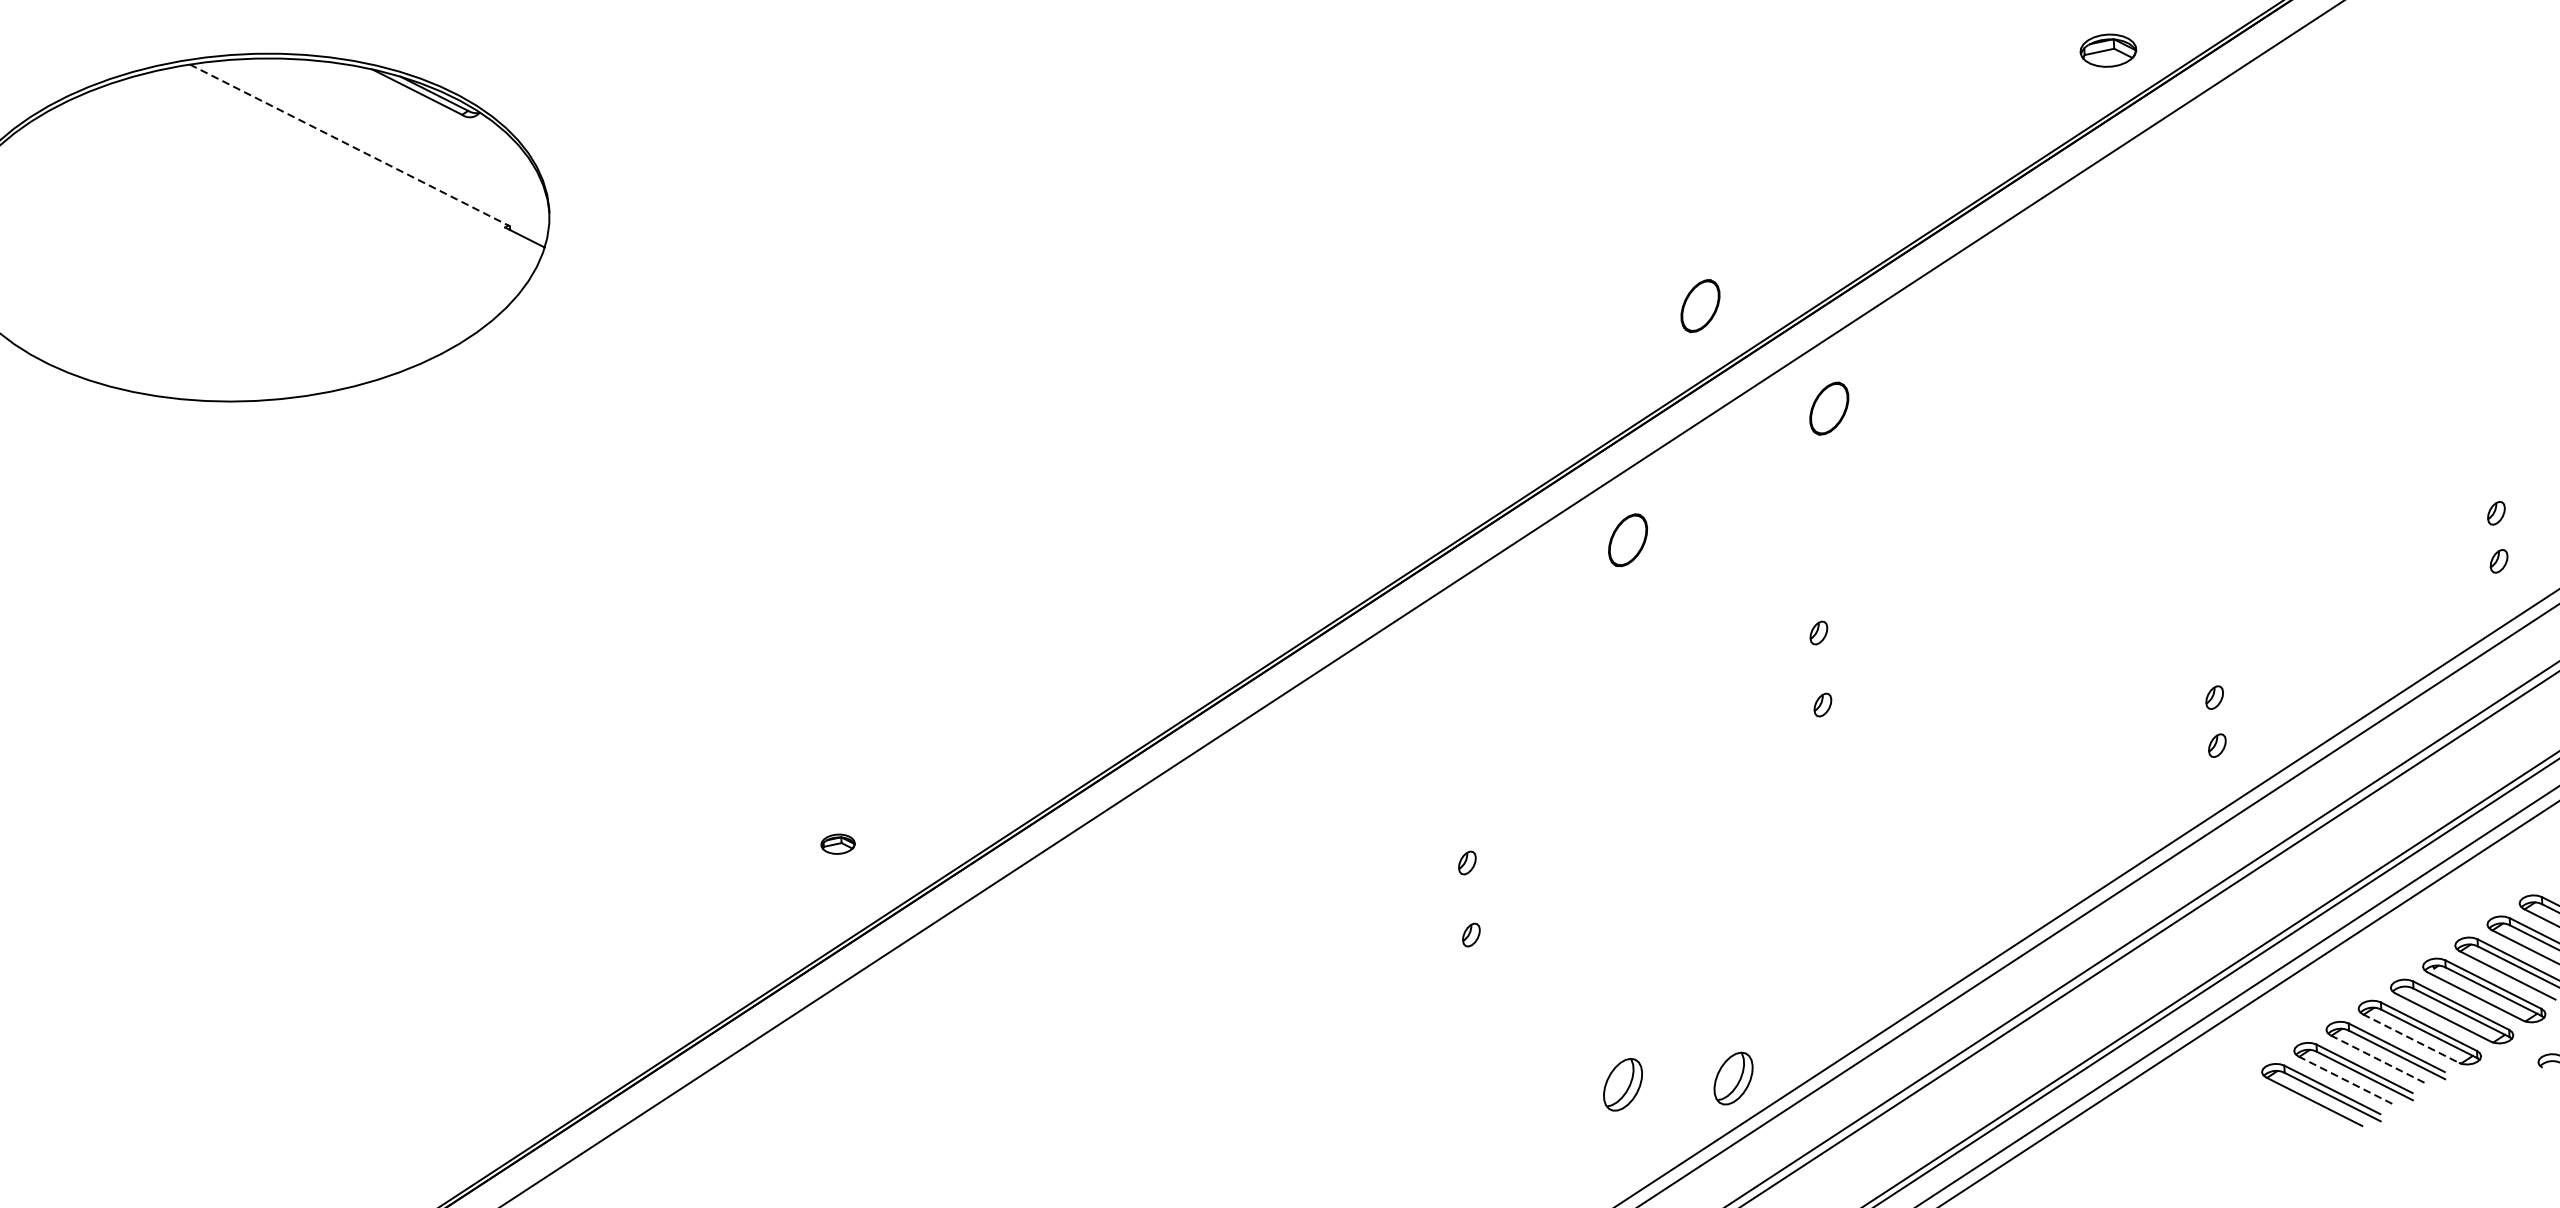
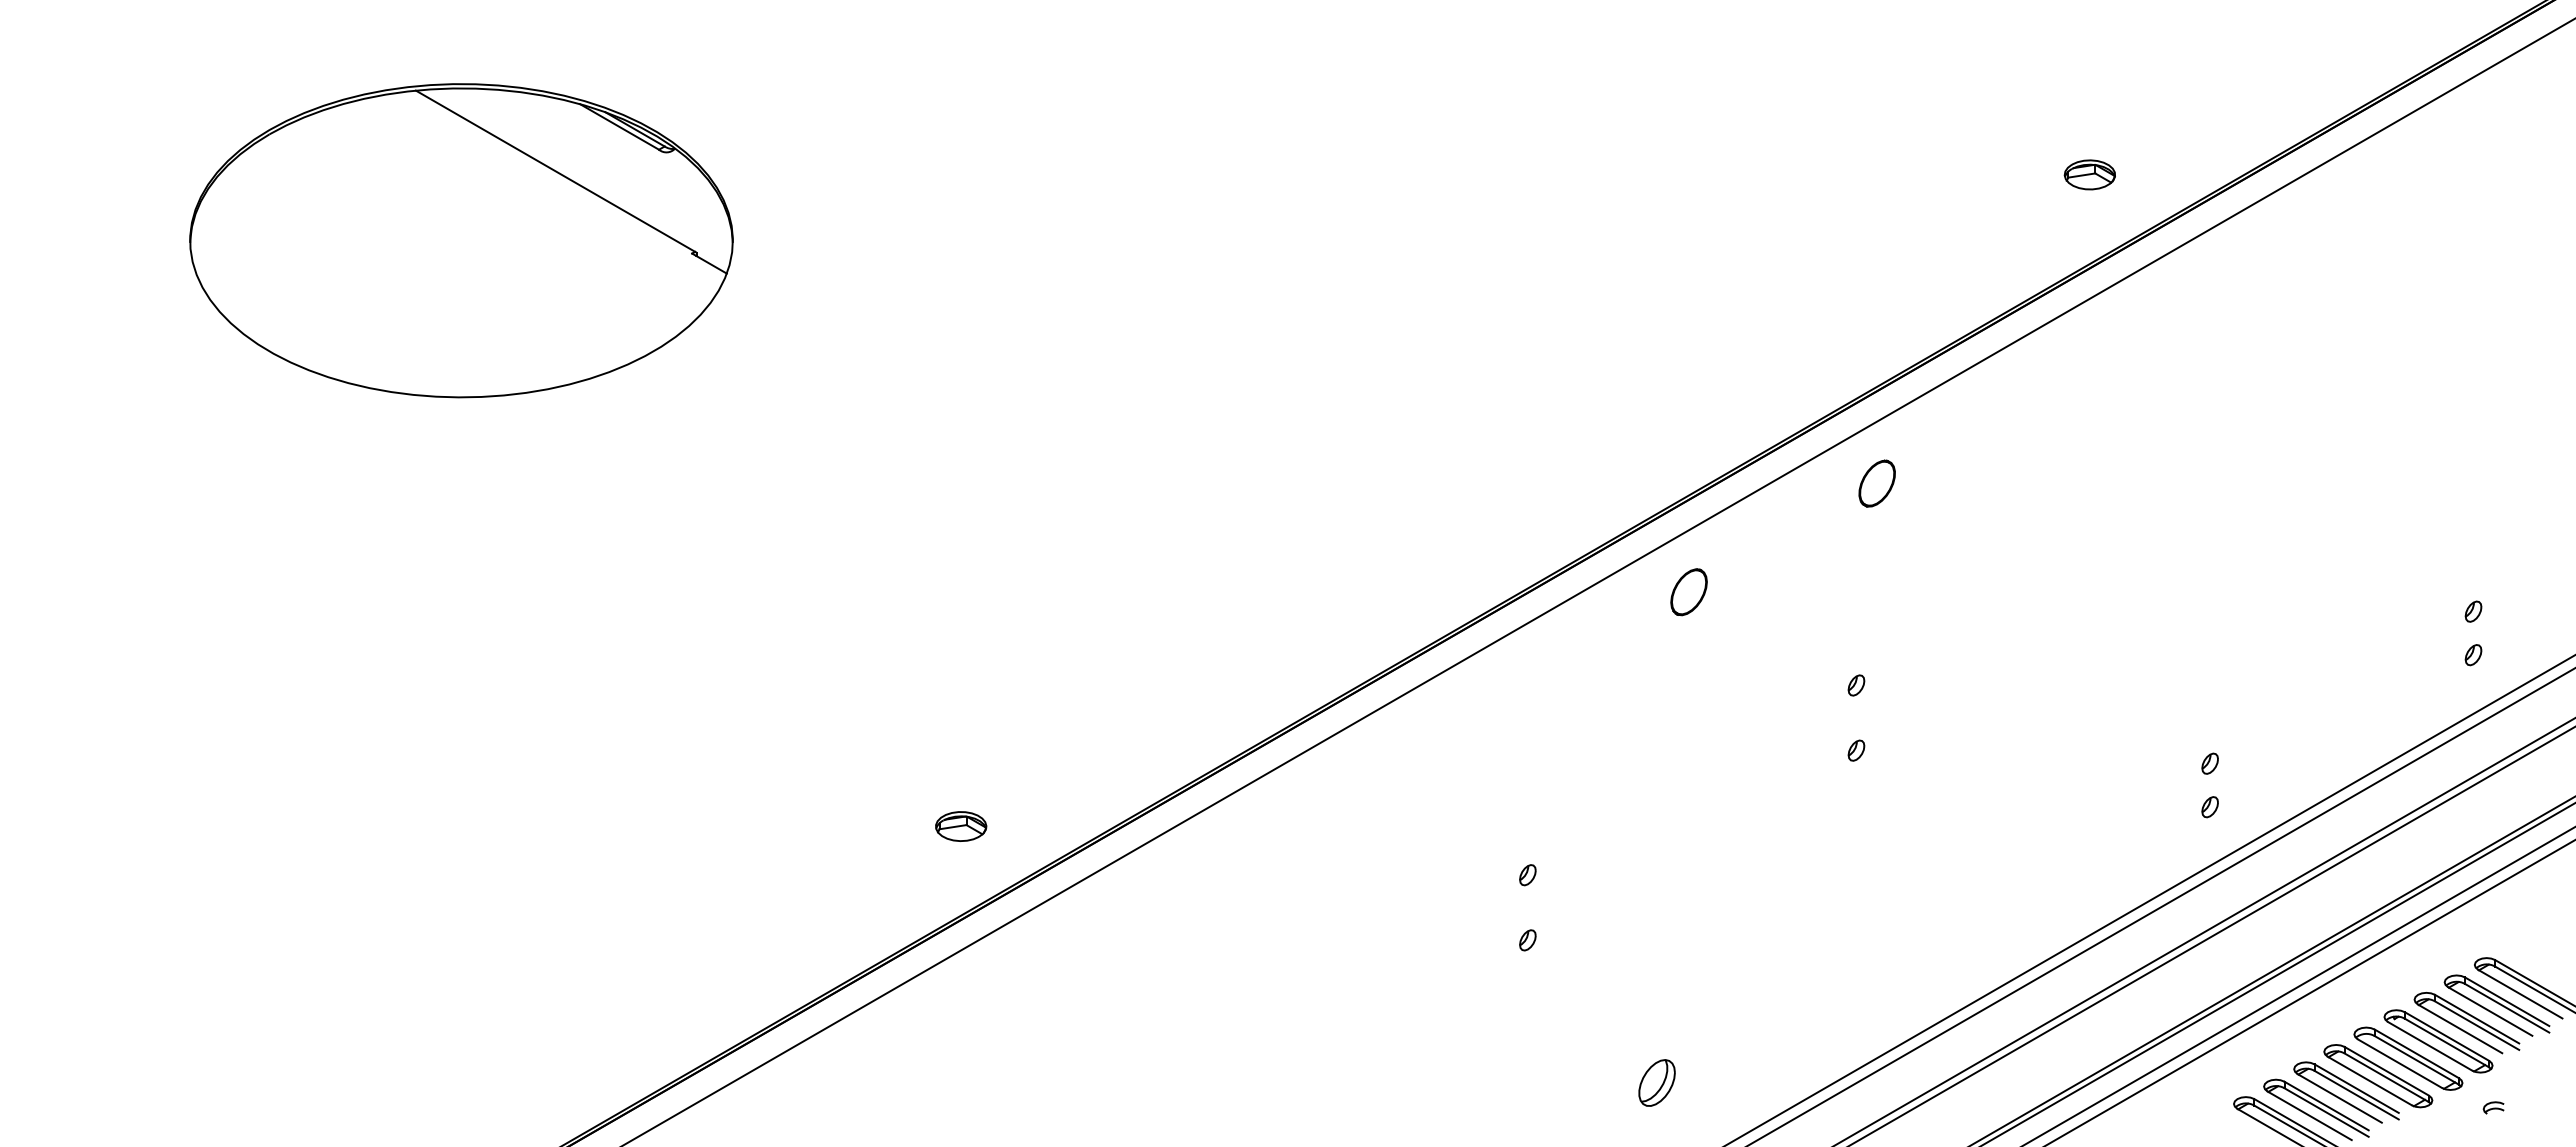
part: (2107, 50) -> (2089, 174), moved
line: (350, 145) -> (556, 171), dashed -> solid
part: (1699, 305) -> (1765, 384), removed
part: (838, 844) -> (961, 826), size x1.67
line: (2410, 1039) -> (2369, 1081), dashed -> solid
line: (2378, 1059) -> (2339, 1098), dashed -> solid
part: (1732, 1078) -> (1756, 1082), removed
line: (2346, 1080) -> (2309, 1115), dashed -> solid

